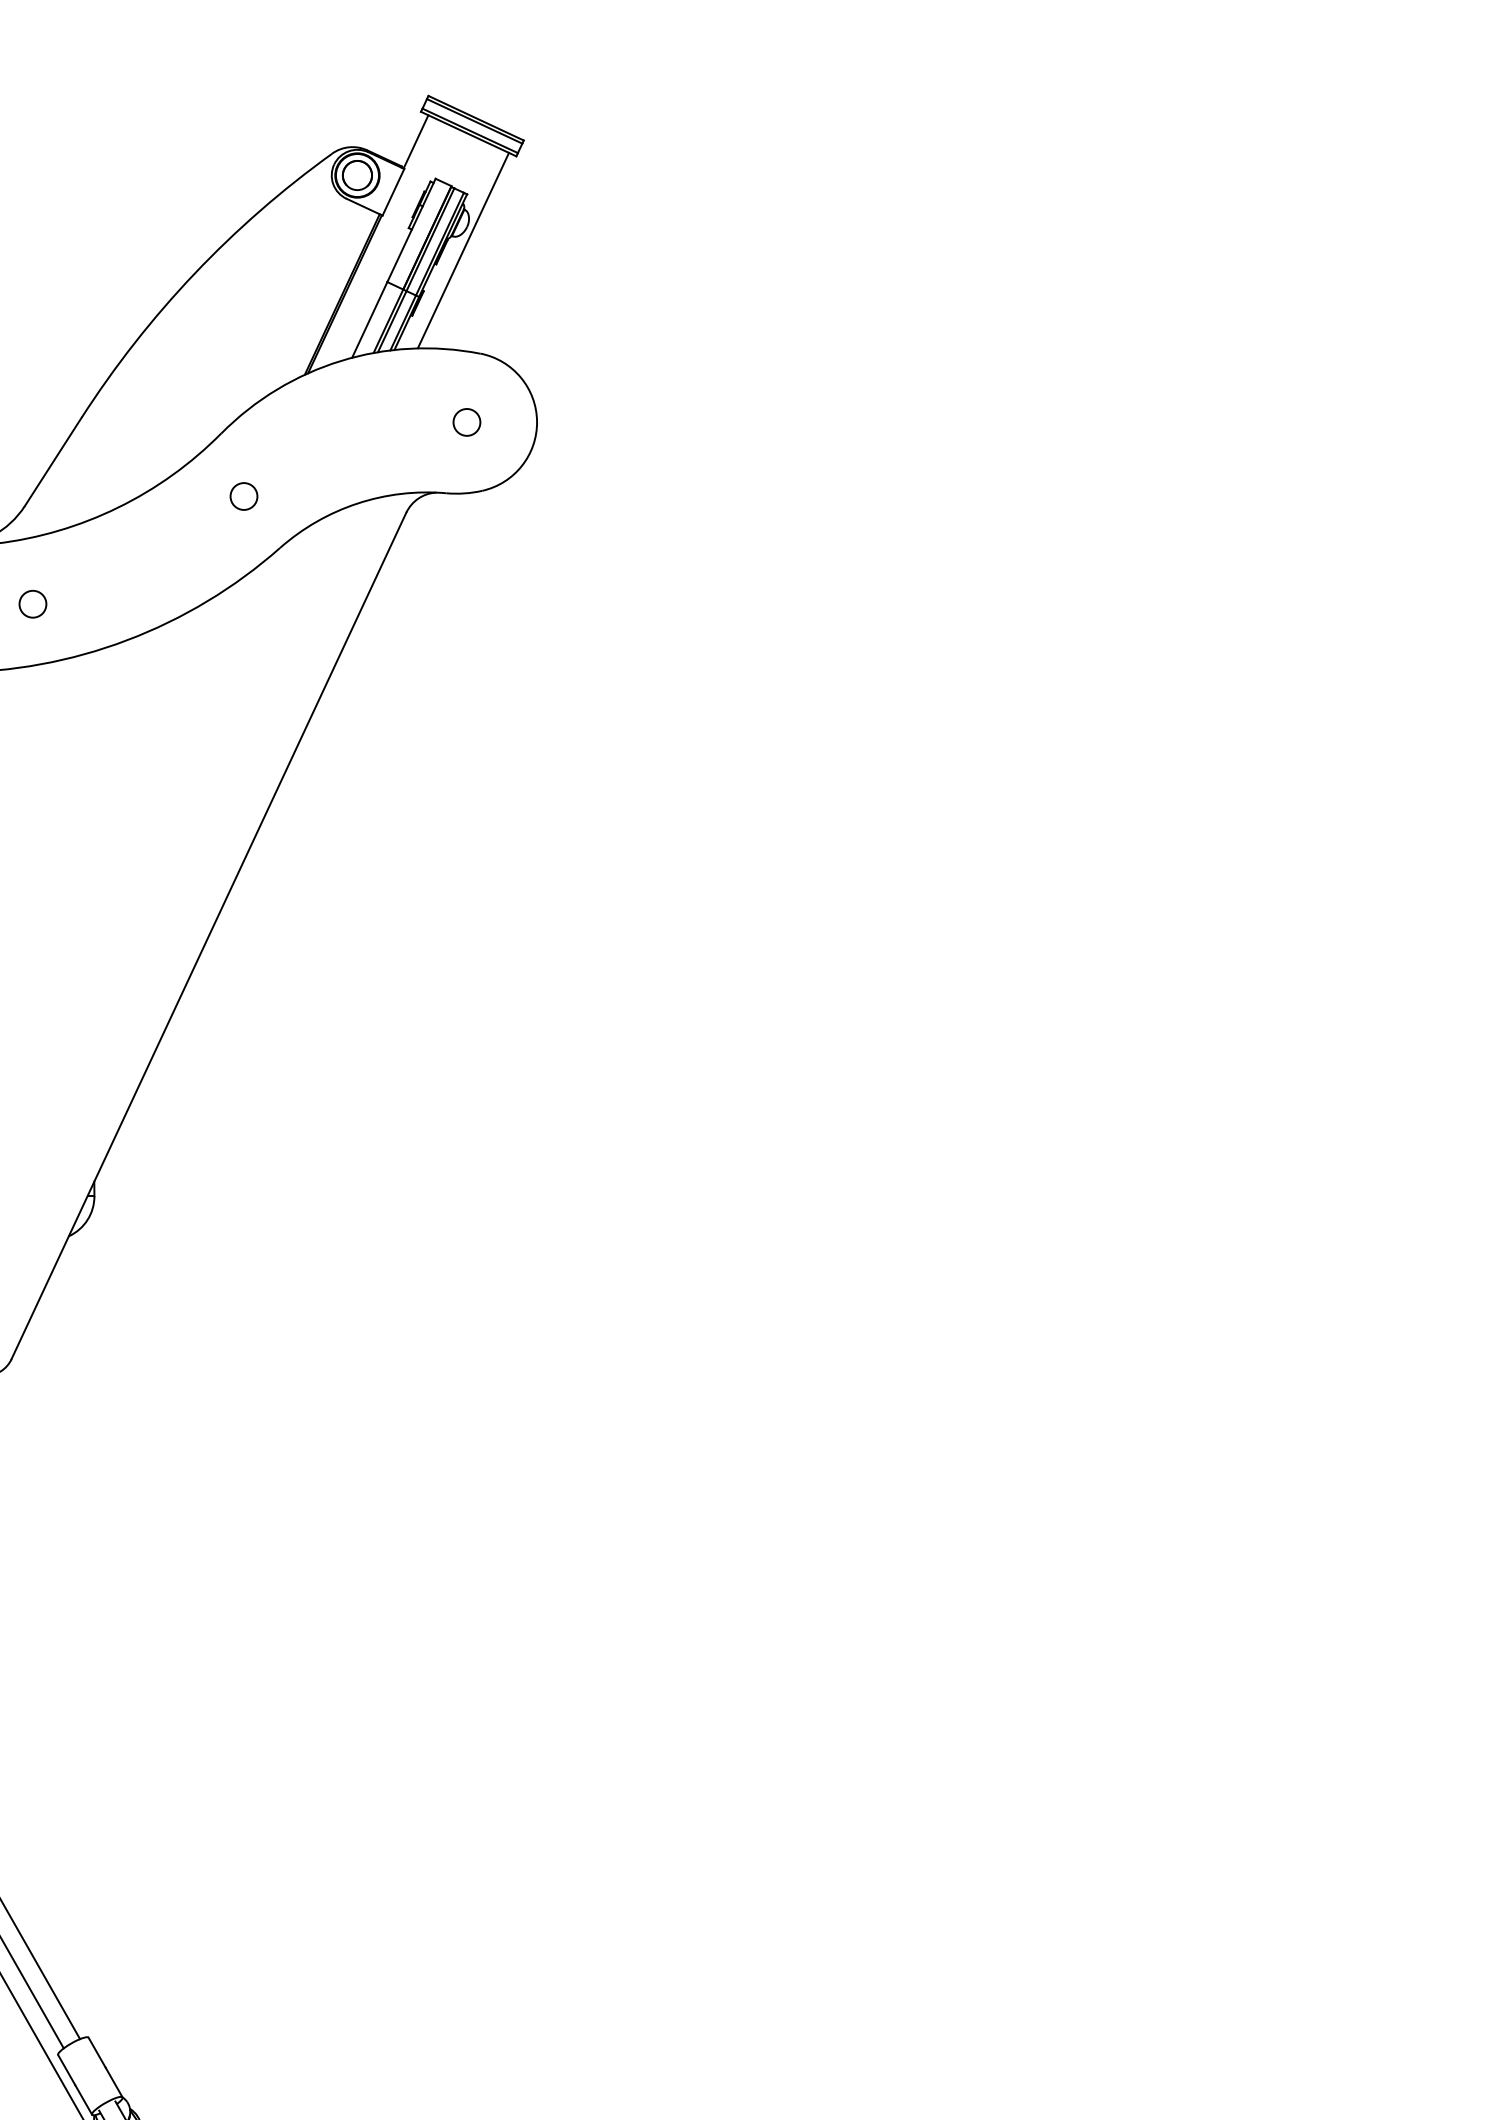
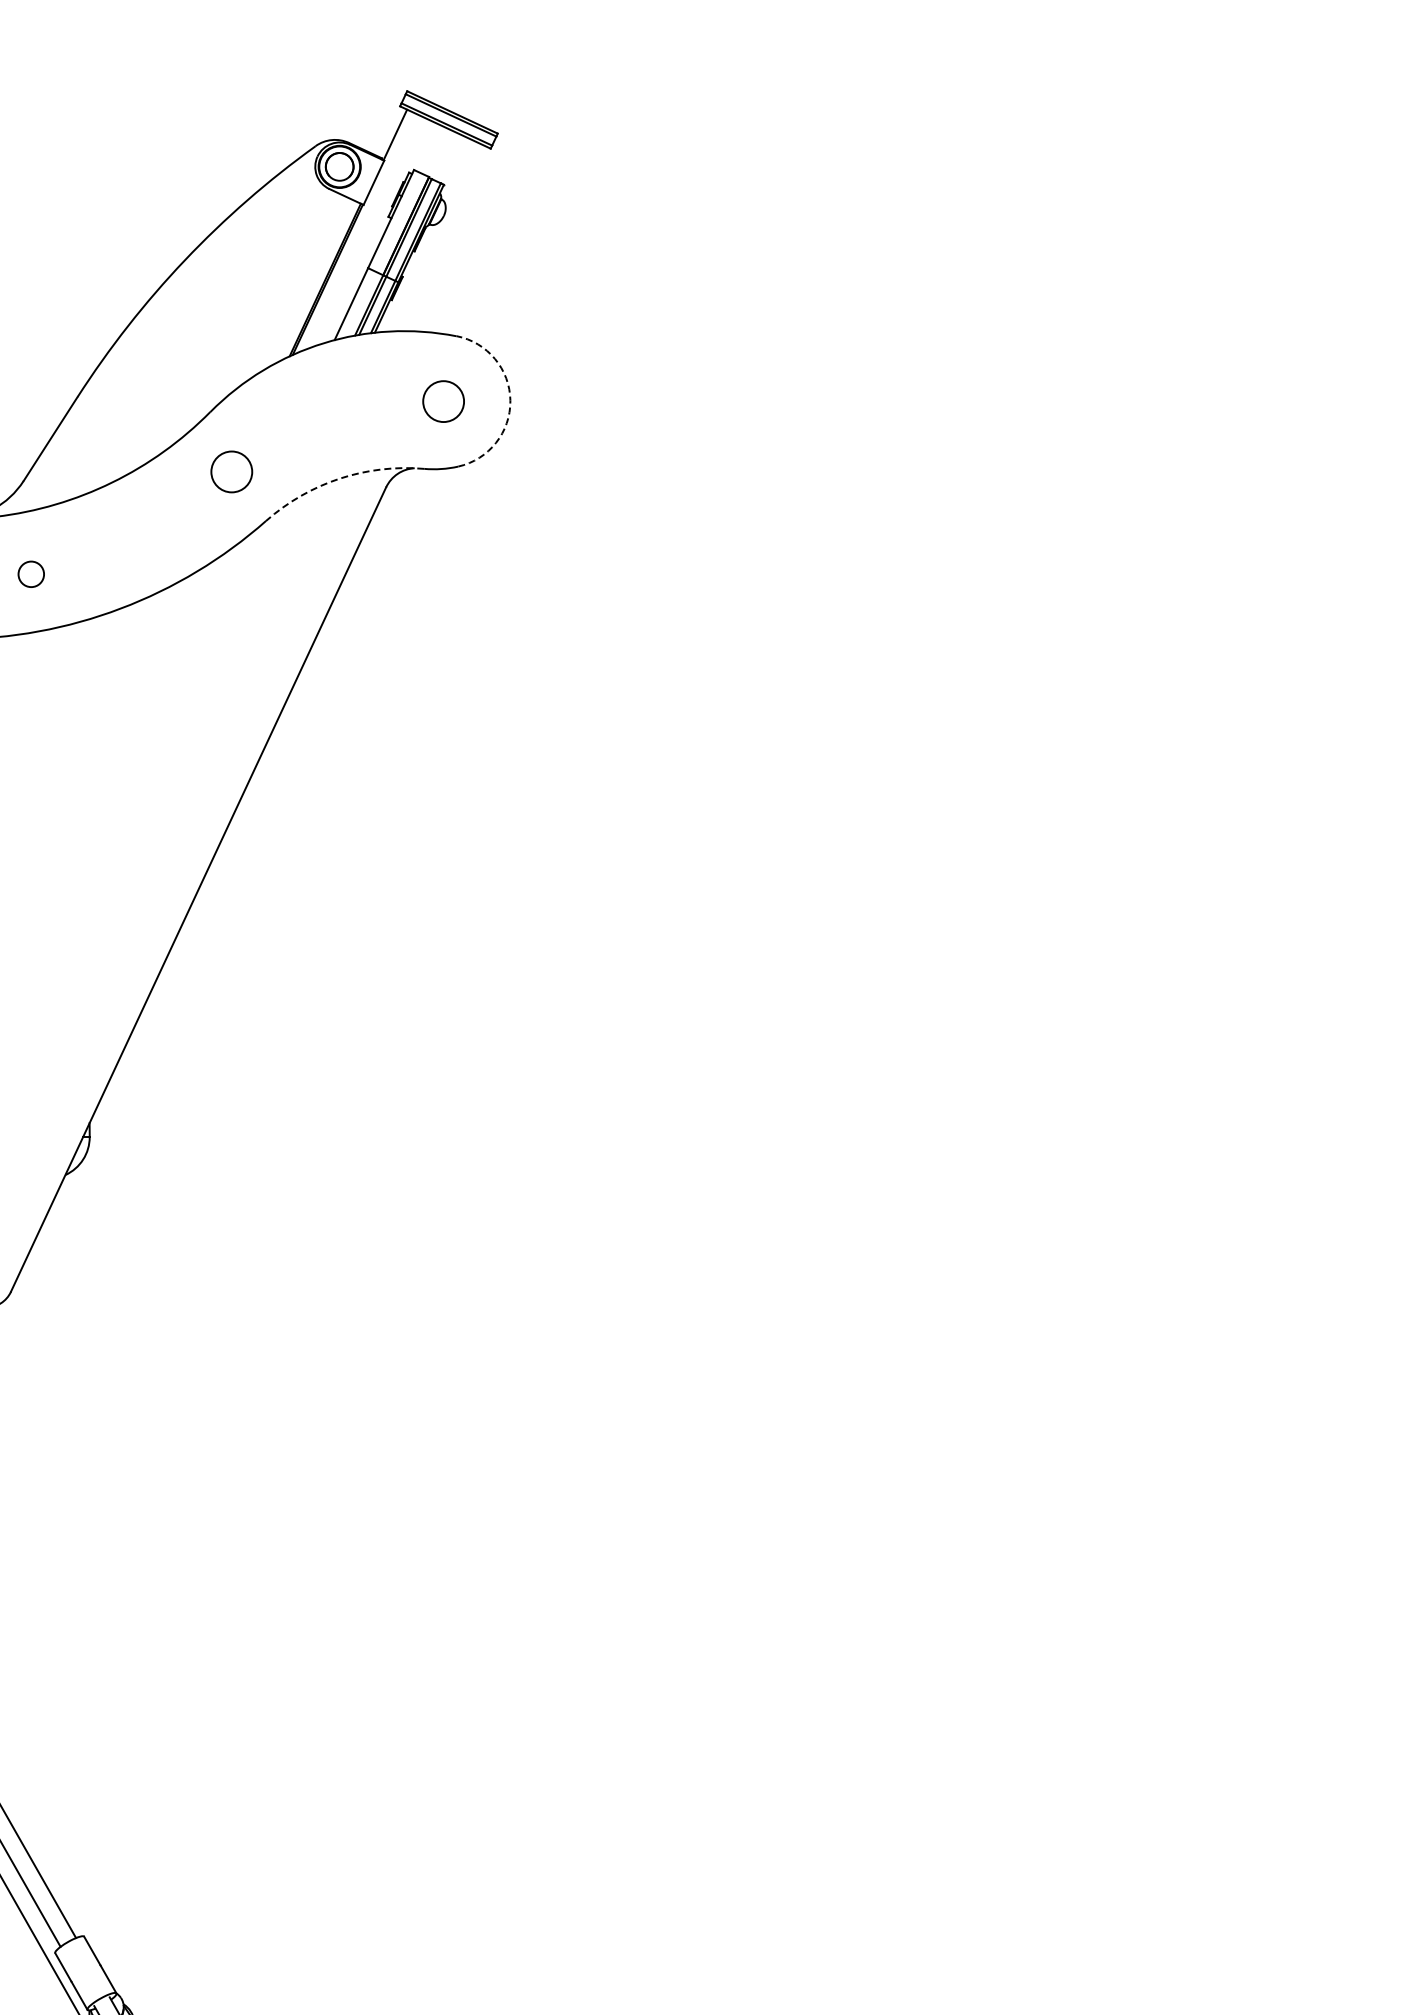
line: (463, 250) -> (440, 238), removed
arc: (537, 421) -> (510, 400), solid -> dashed
circle: (466, 422) -> (443, 401), size x1.6
circle: (243, 496) -> (231, 471), size x1.6
arc: (357, 503) -> (339, 478), solid -> dashed

